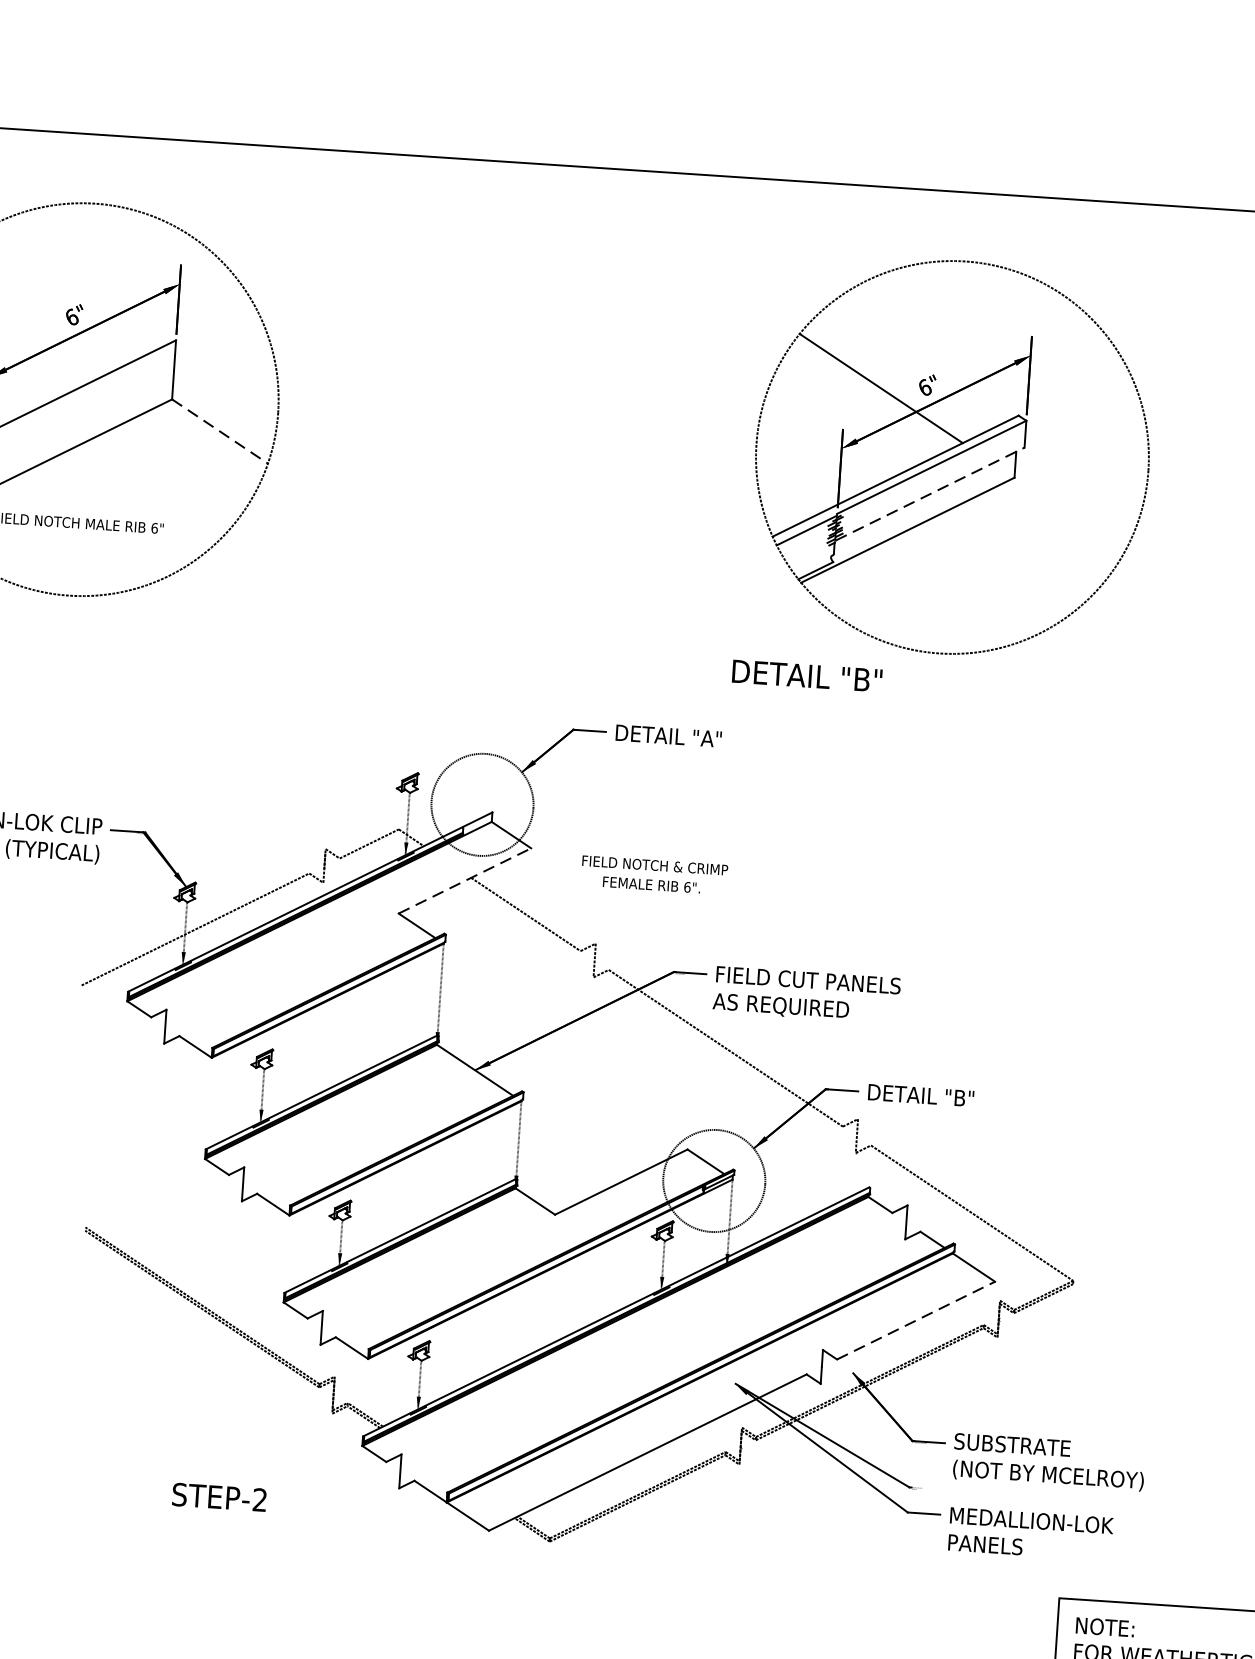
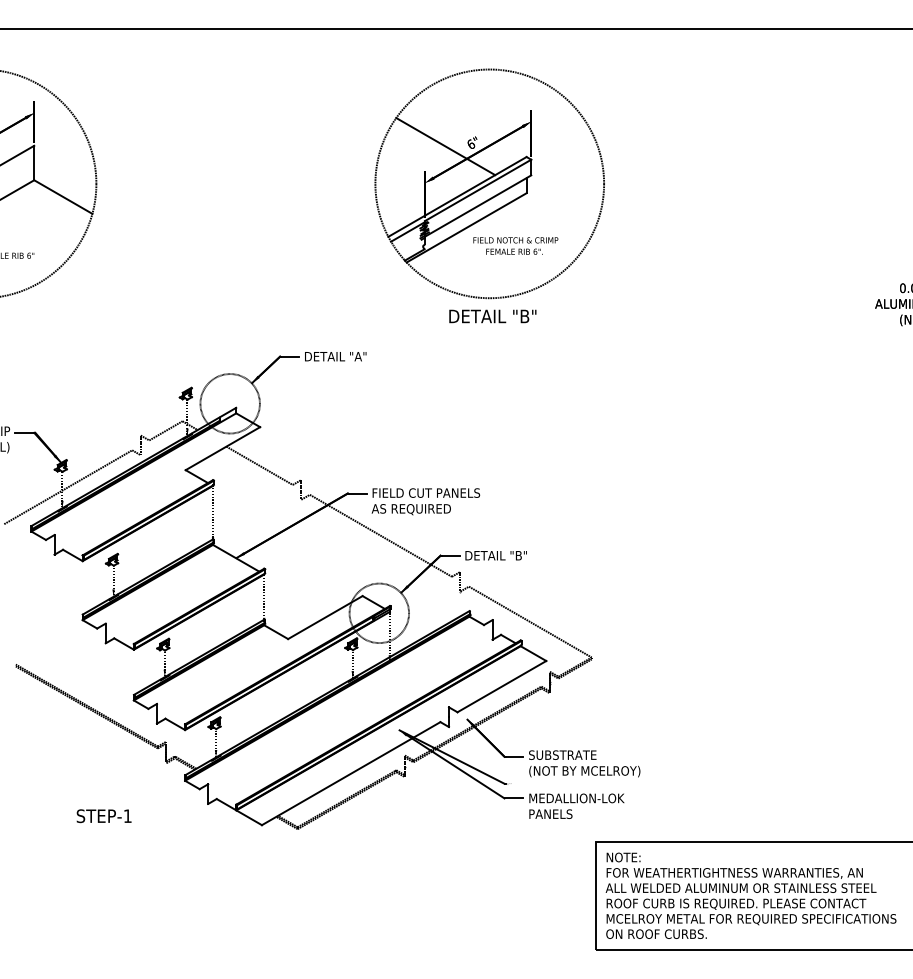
line: (220, 432) -> (63, 197), dashed -> solid
line: (930, 493) -> (478, 205), dashed -> solid
text: (806, 676) -> (492, 316), moved
text: (654, 874) -> (515, 245), moved
line: (464, 880) -> (222, 448), dashed -> solid
line: (917, 1320) -> (502, 686), dashed -> solid
text: (259, 1498) -> (127, 815), STEP-2 -> STEP-1

